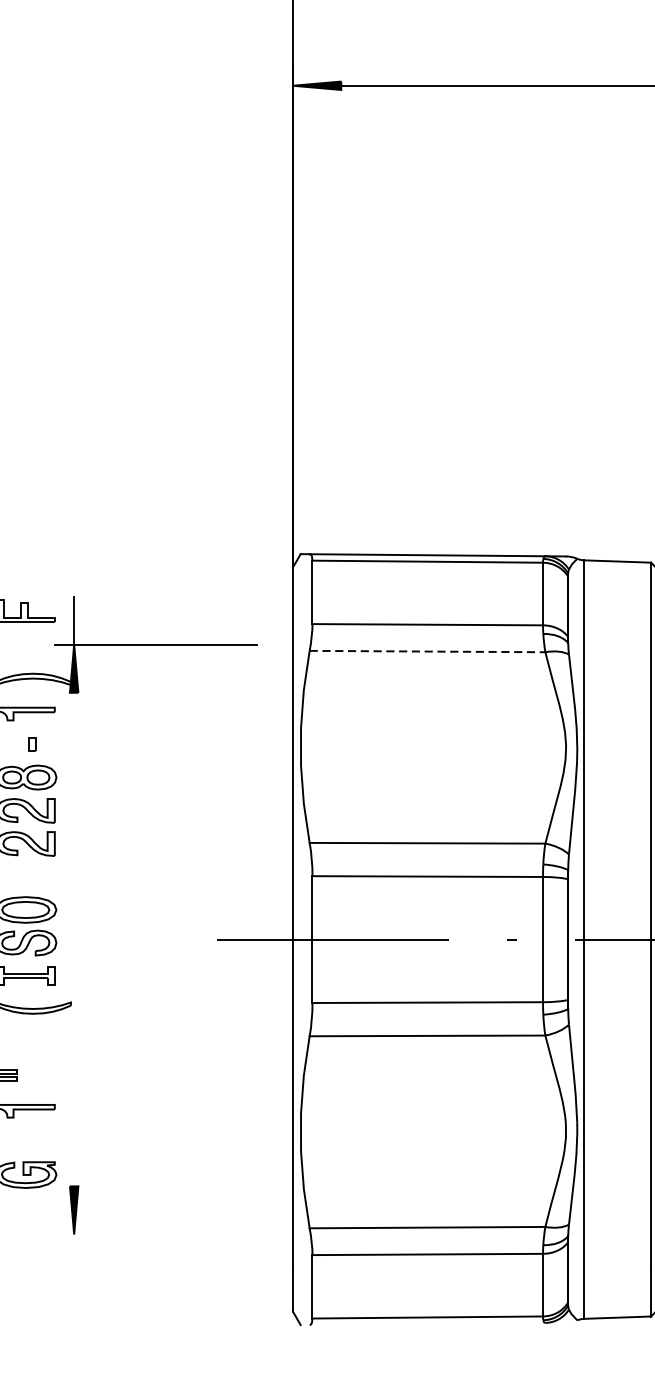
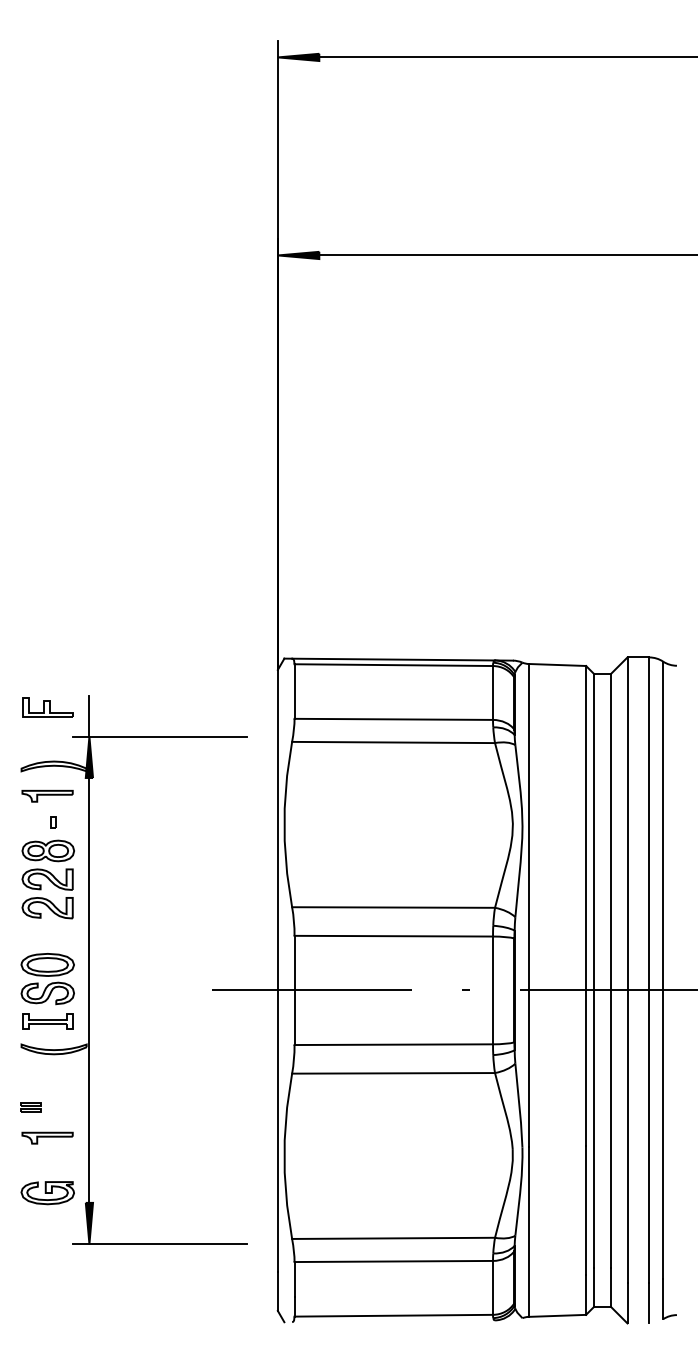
line: (428, 651) -> (394, 742), dashed -> solid
line: (74, 939) -> (89, 990), added
line: (155, 1234) -> (159, 1244), added

